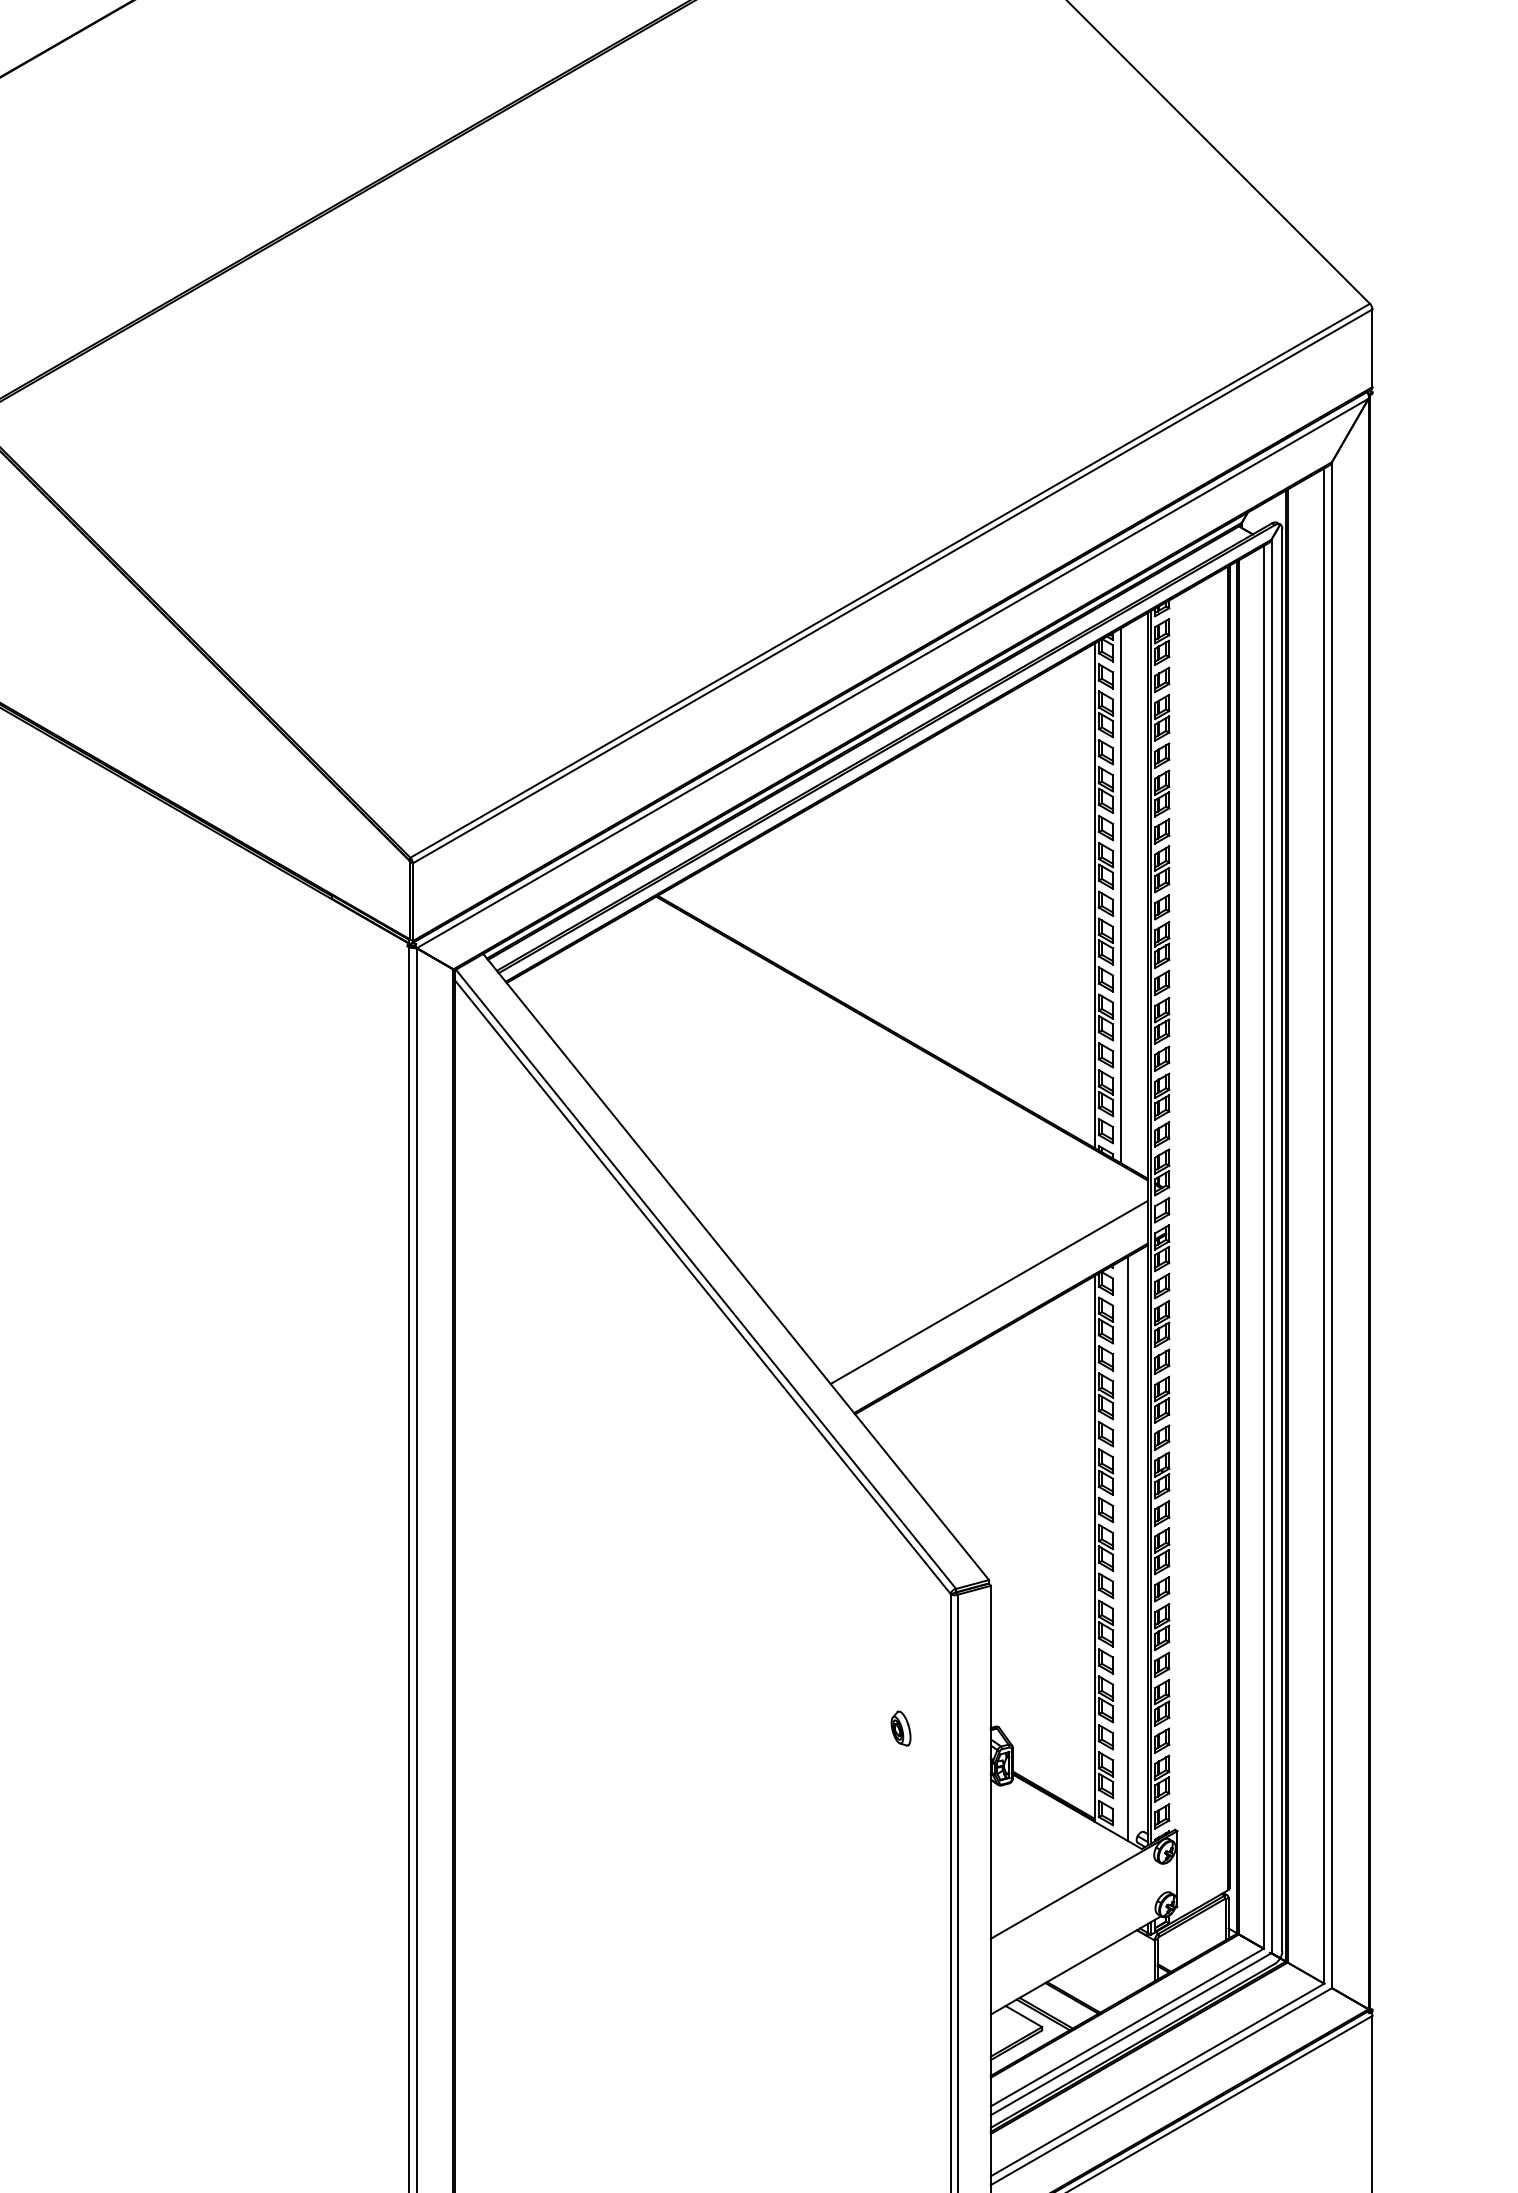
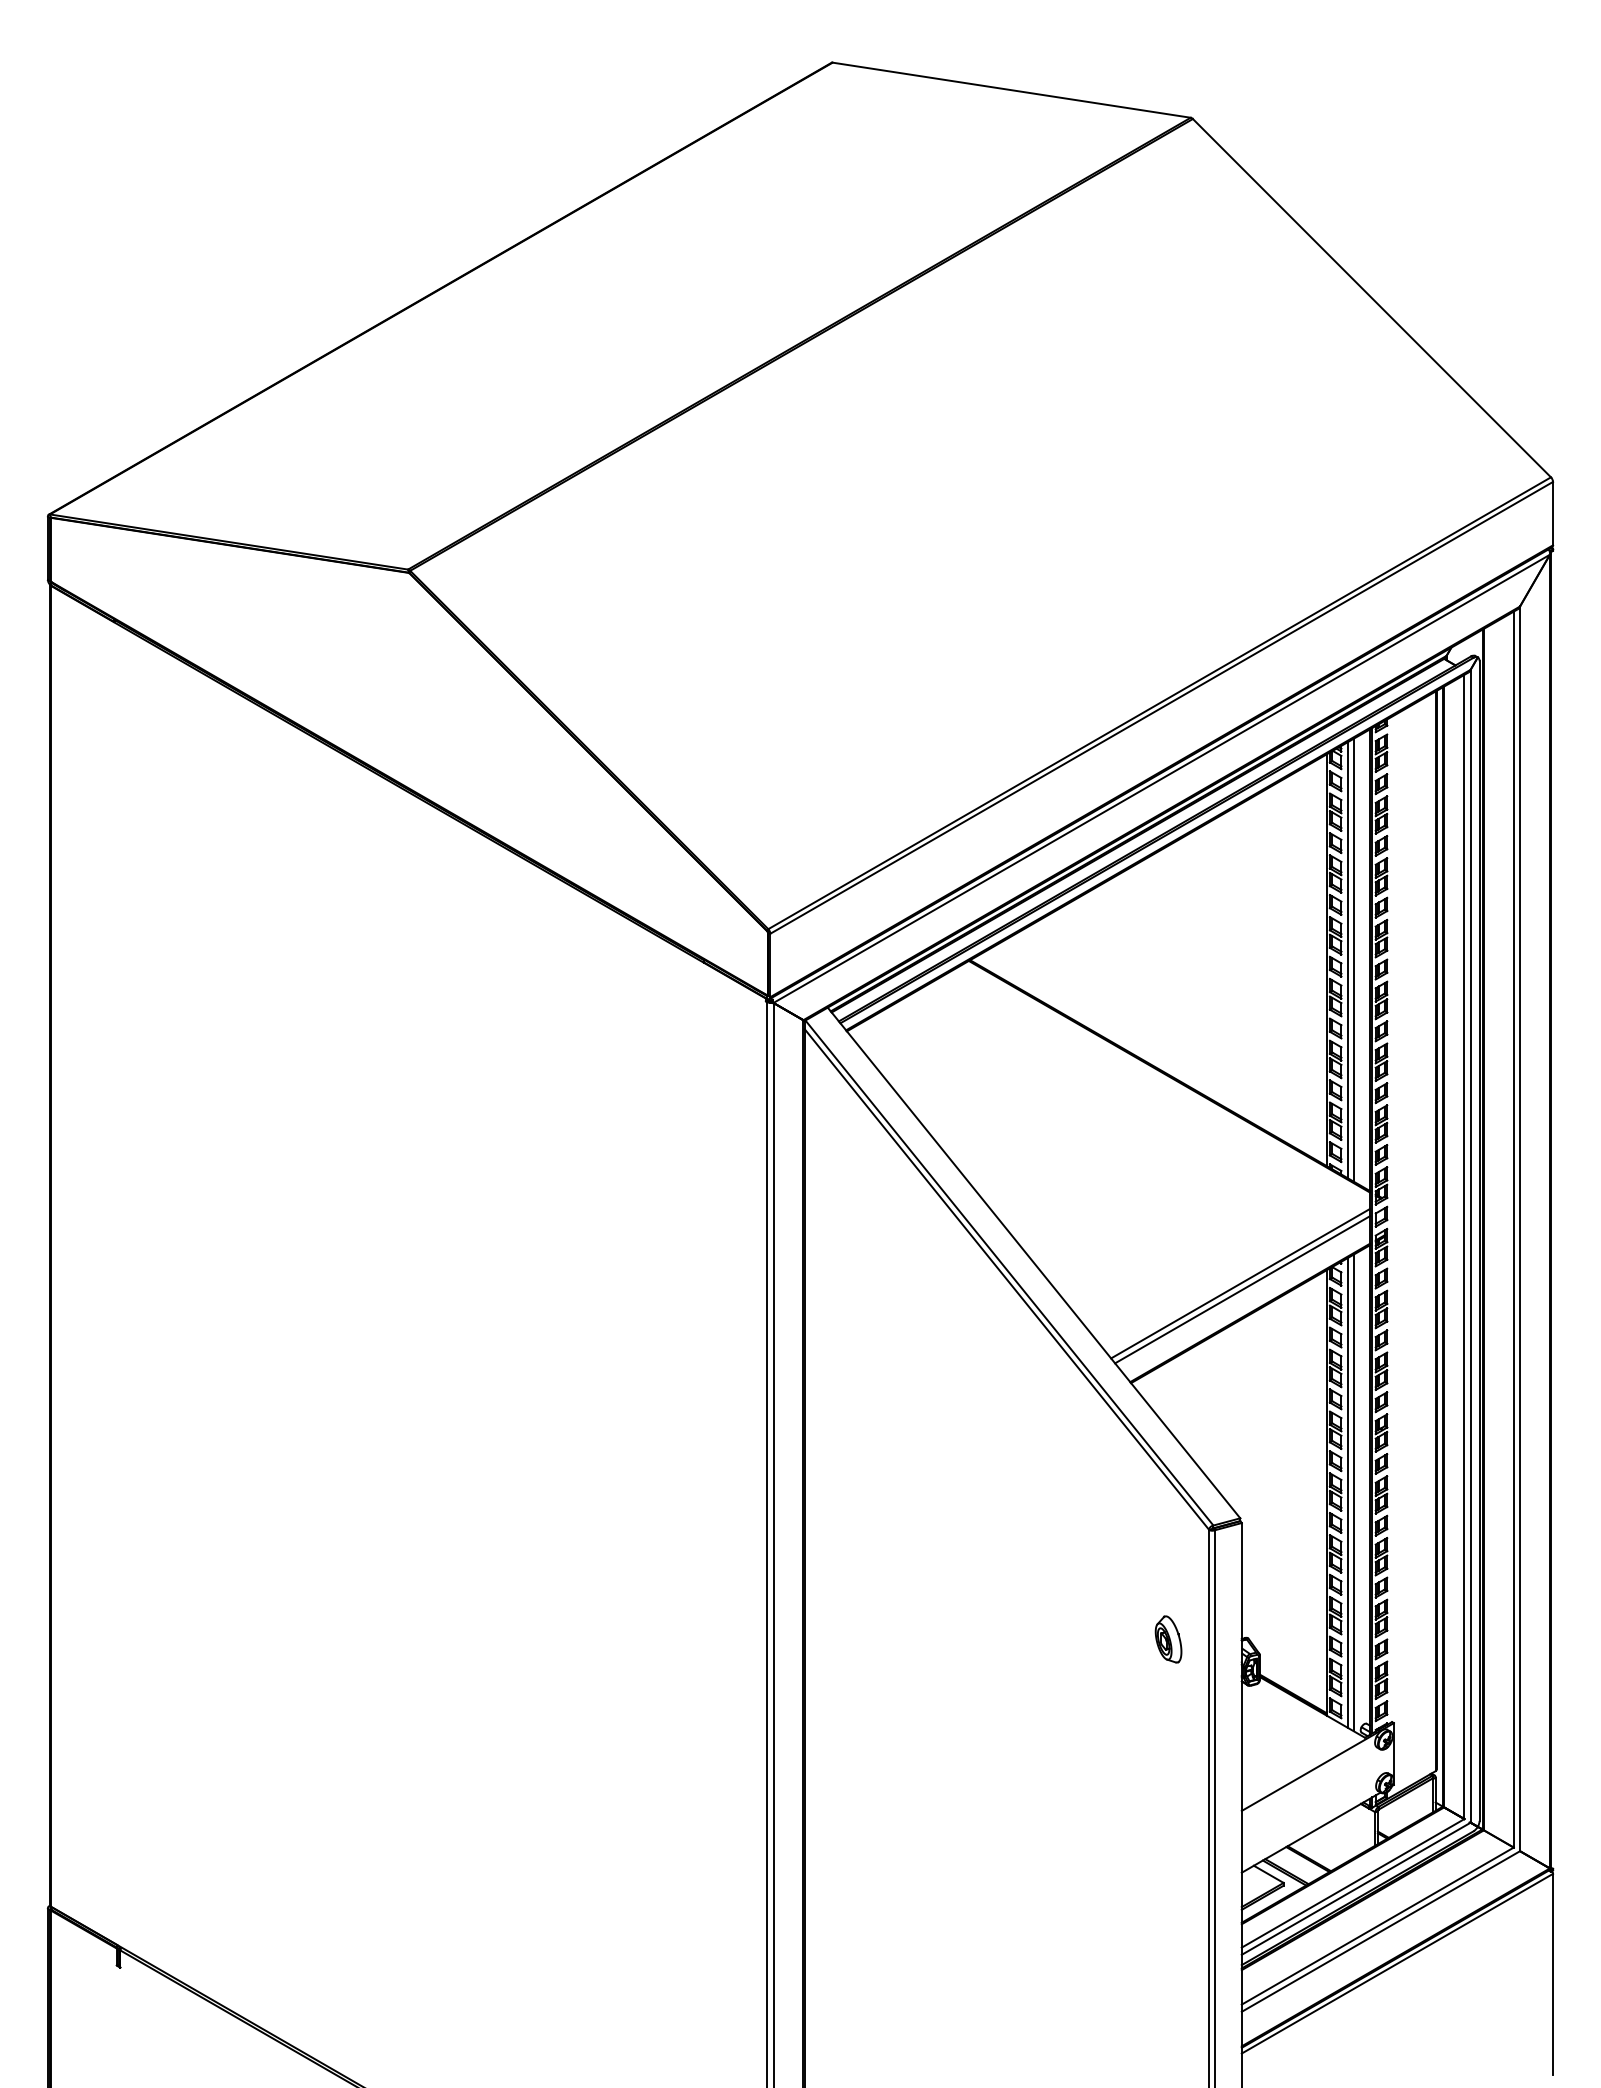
line: (1127, 894) -> (1353, 959), added
line: (991, 1299) -> (1242, 1289), added
line: (1120, 1548) -> (1347, 1492), added
part: (901, 1728) -> (1168, 1639), size x1.67

